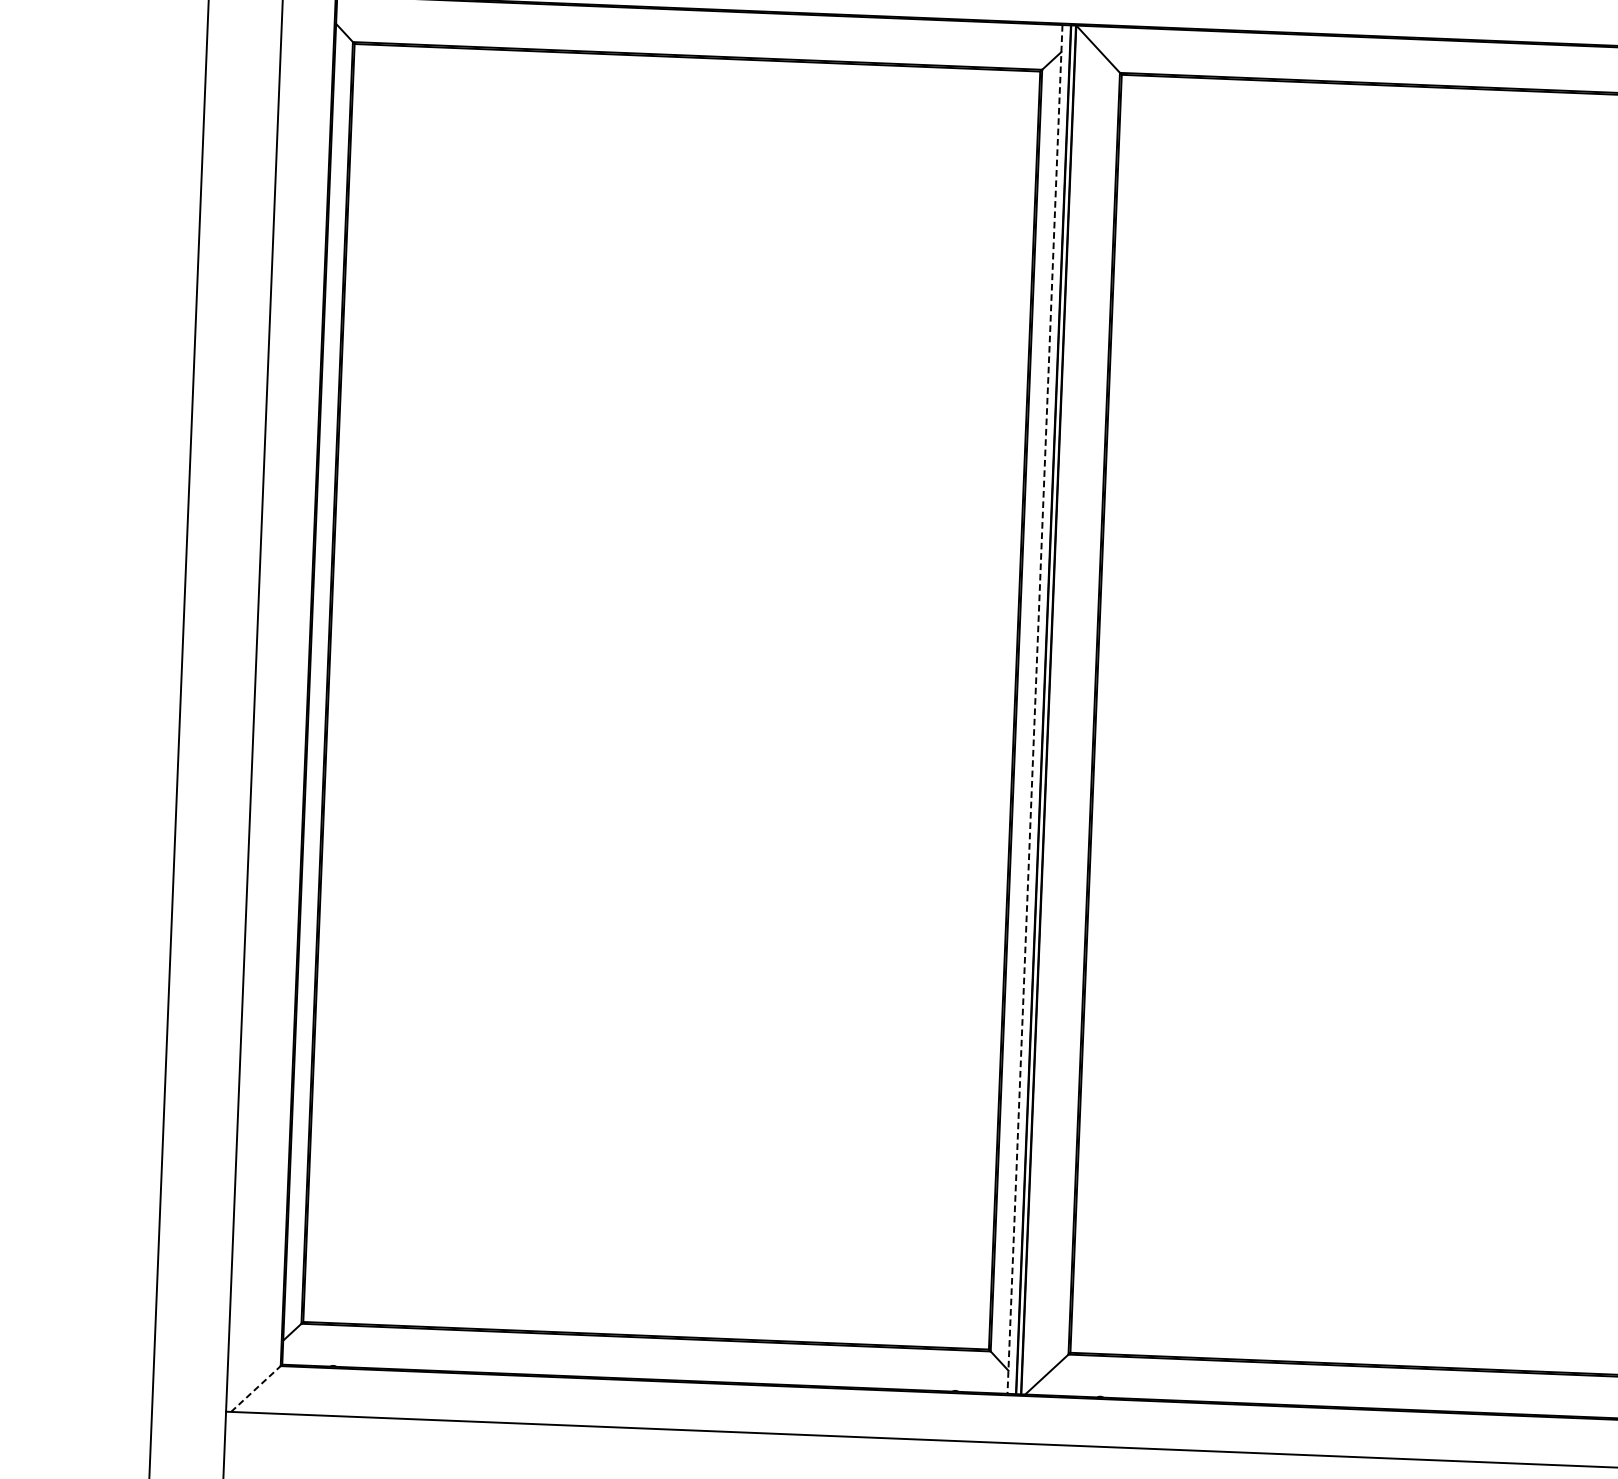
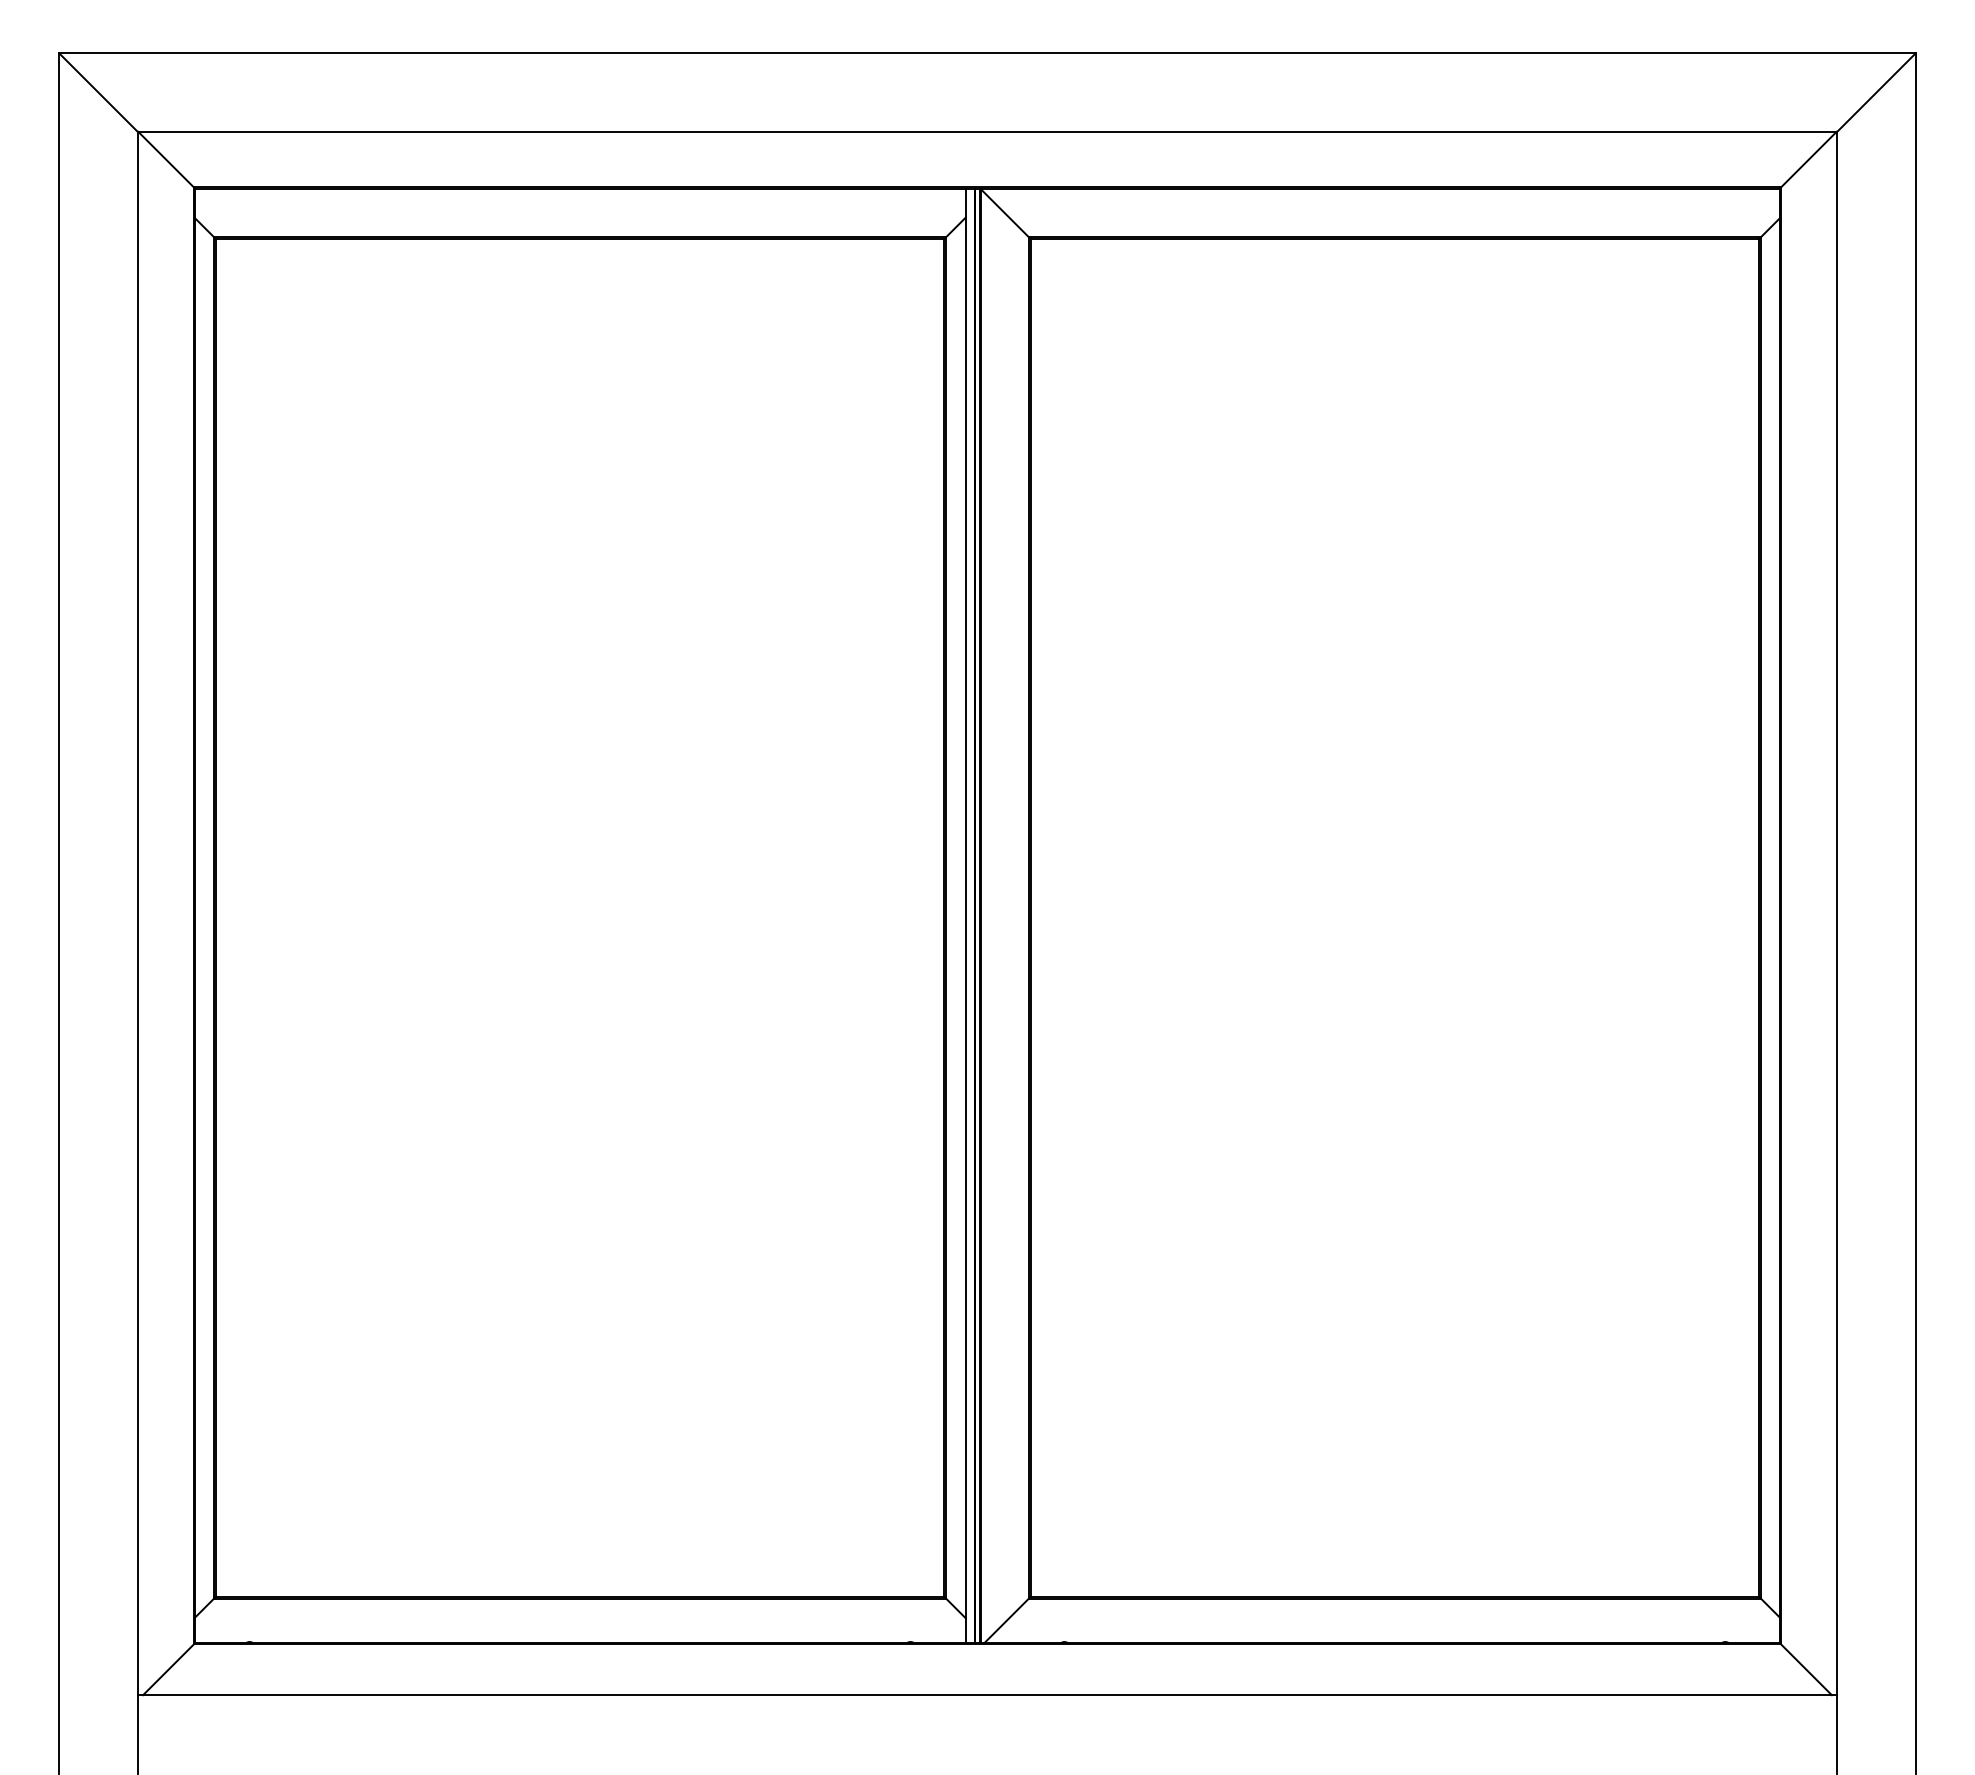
line: (1034, 710) -> (965, 916), dashed -> solid
line: (256, 1388) -> (169, 1669), dashed -> solid

